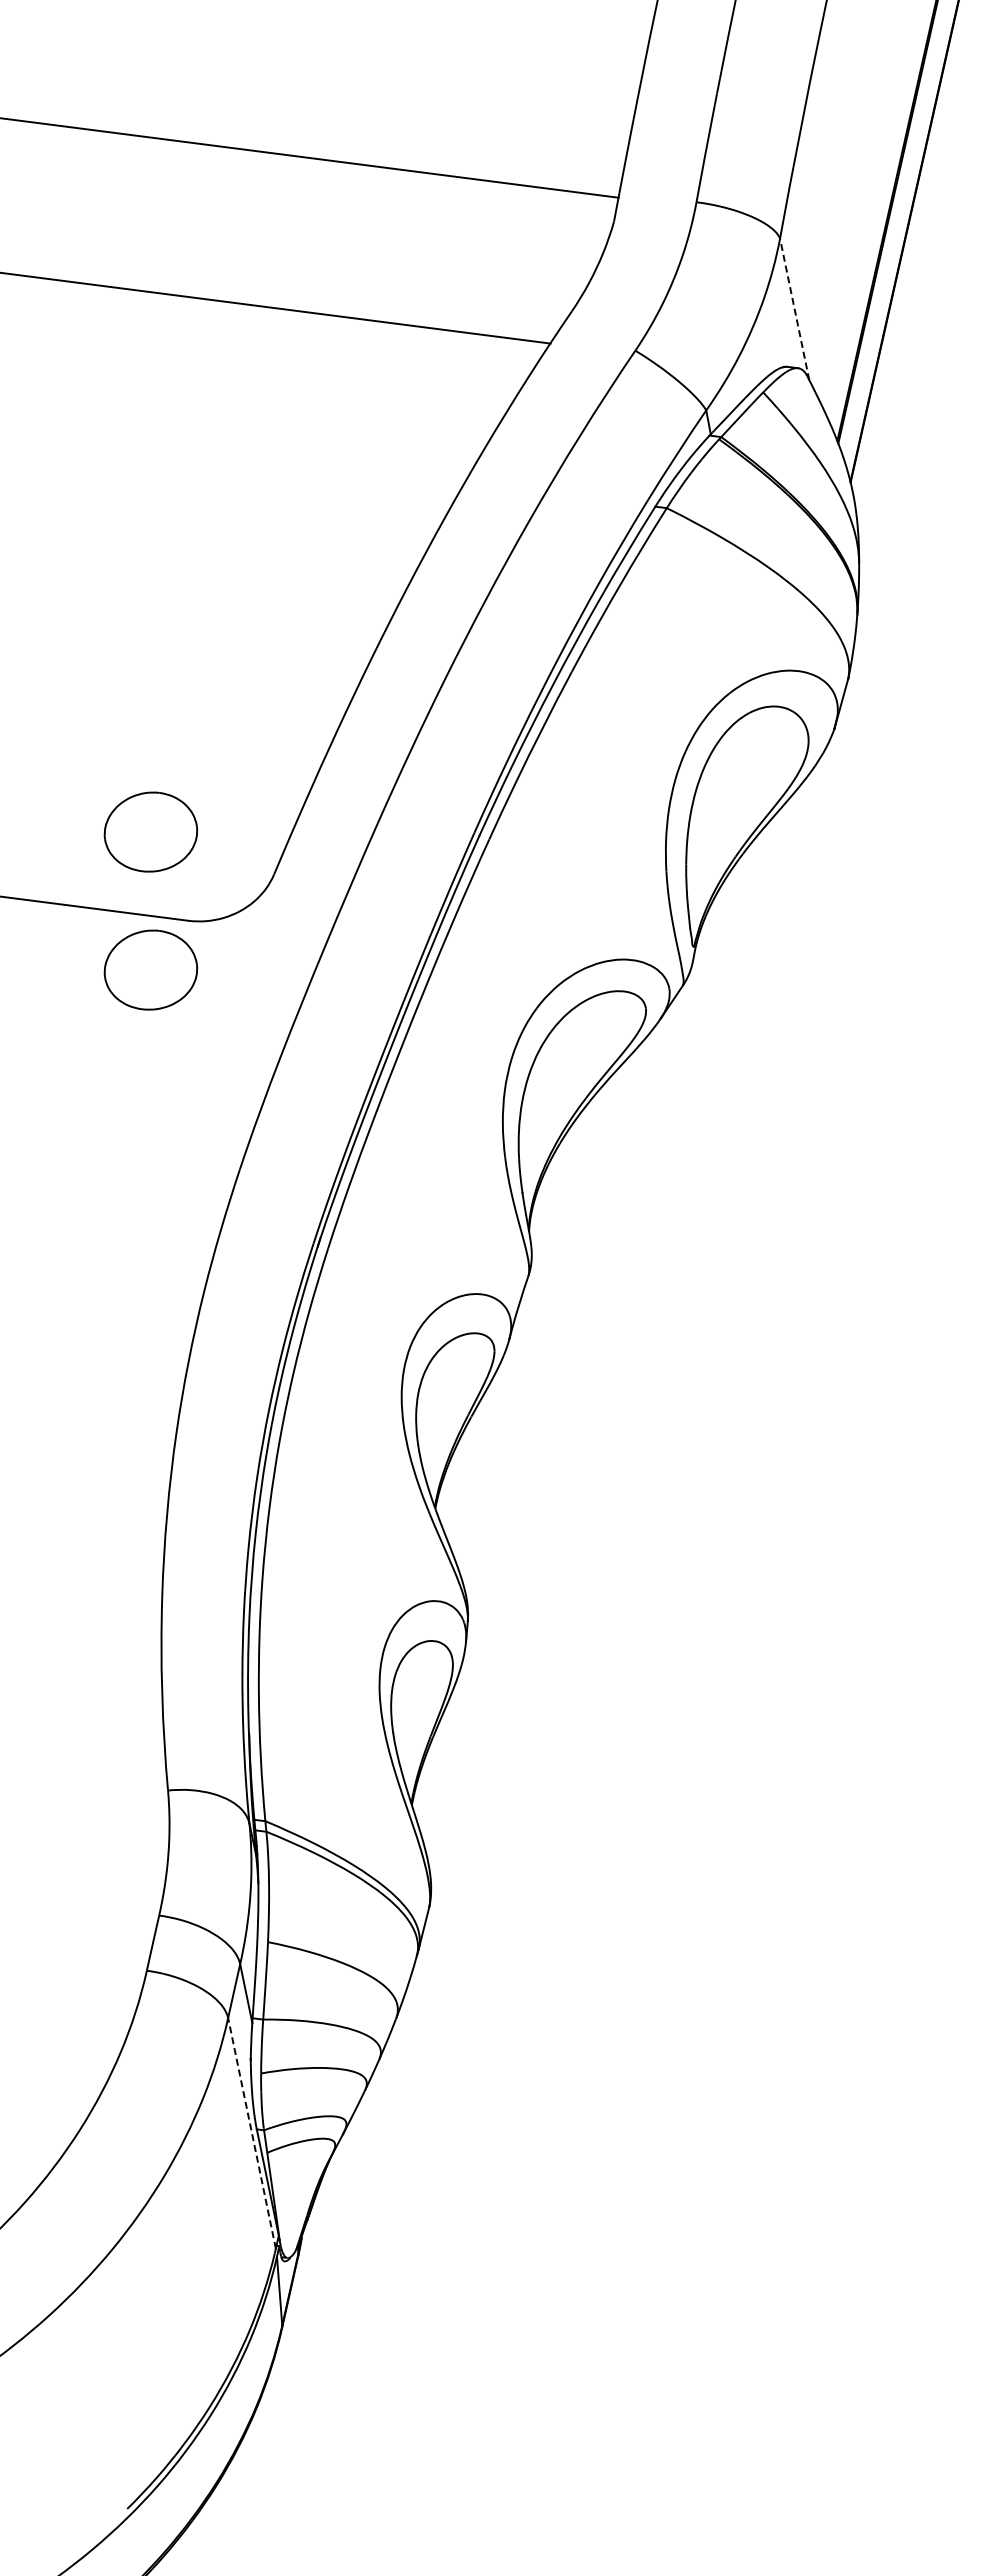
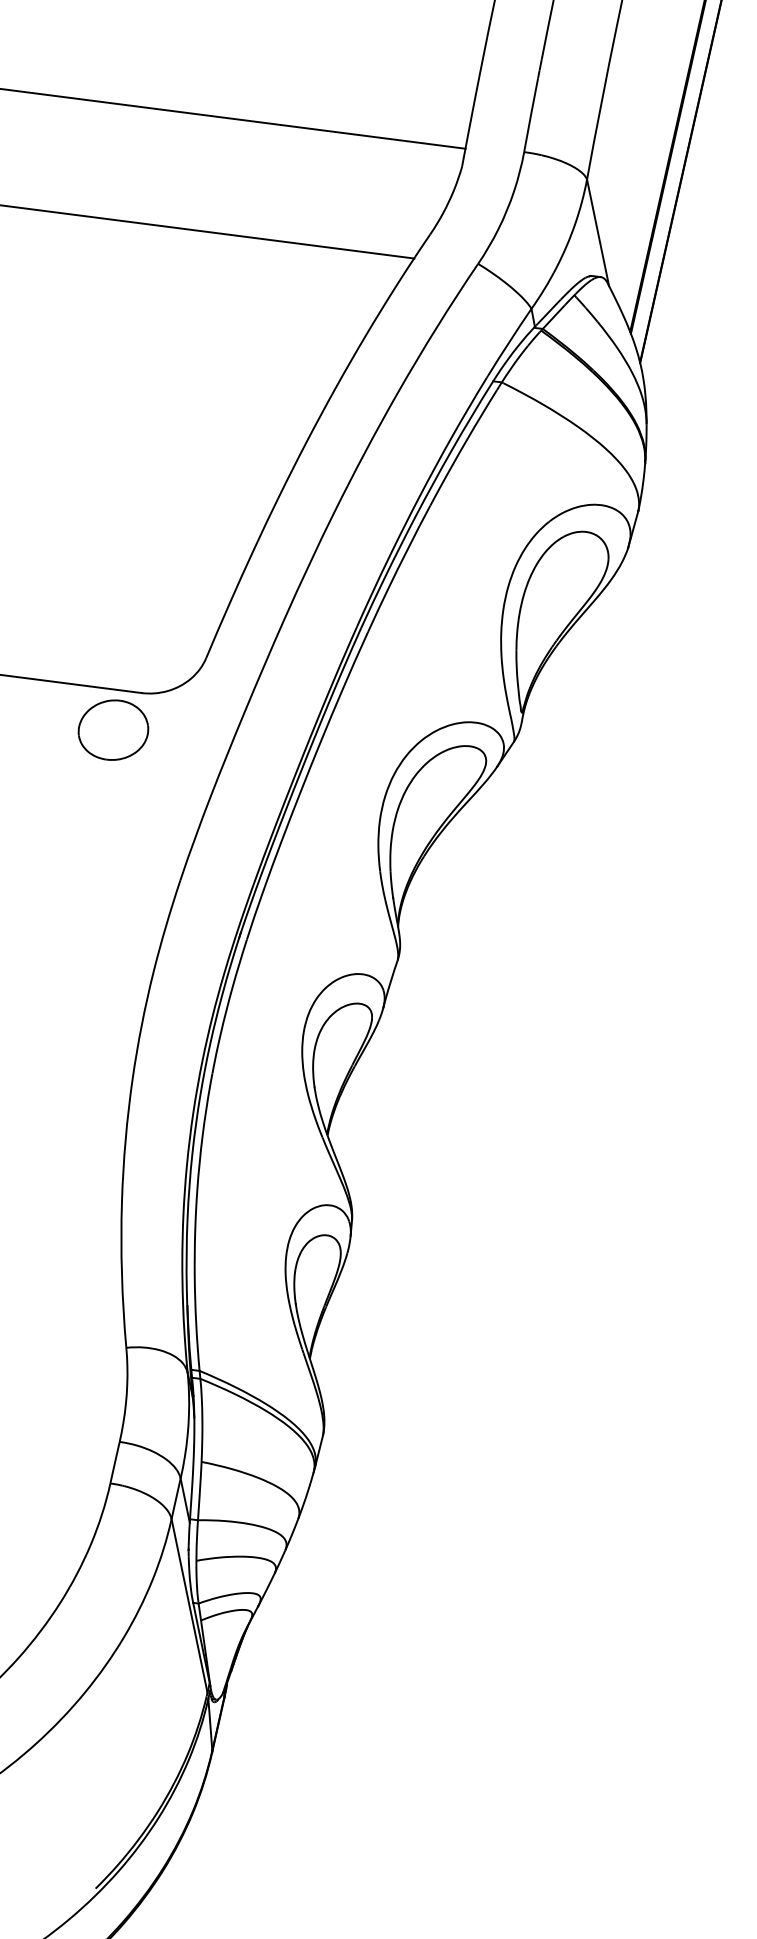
line: (794, 308) -> (597, 232), dashed -> solid
part: (150, 831) -> (113, 625), removed
line: (252, 2133) -> (189, 1605), dashed -> solid

